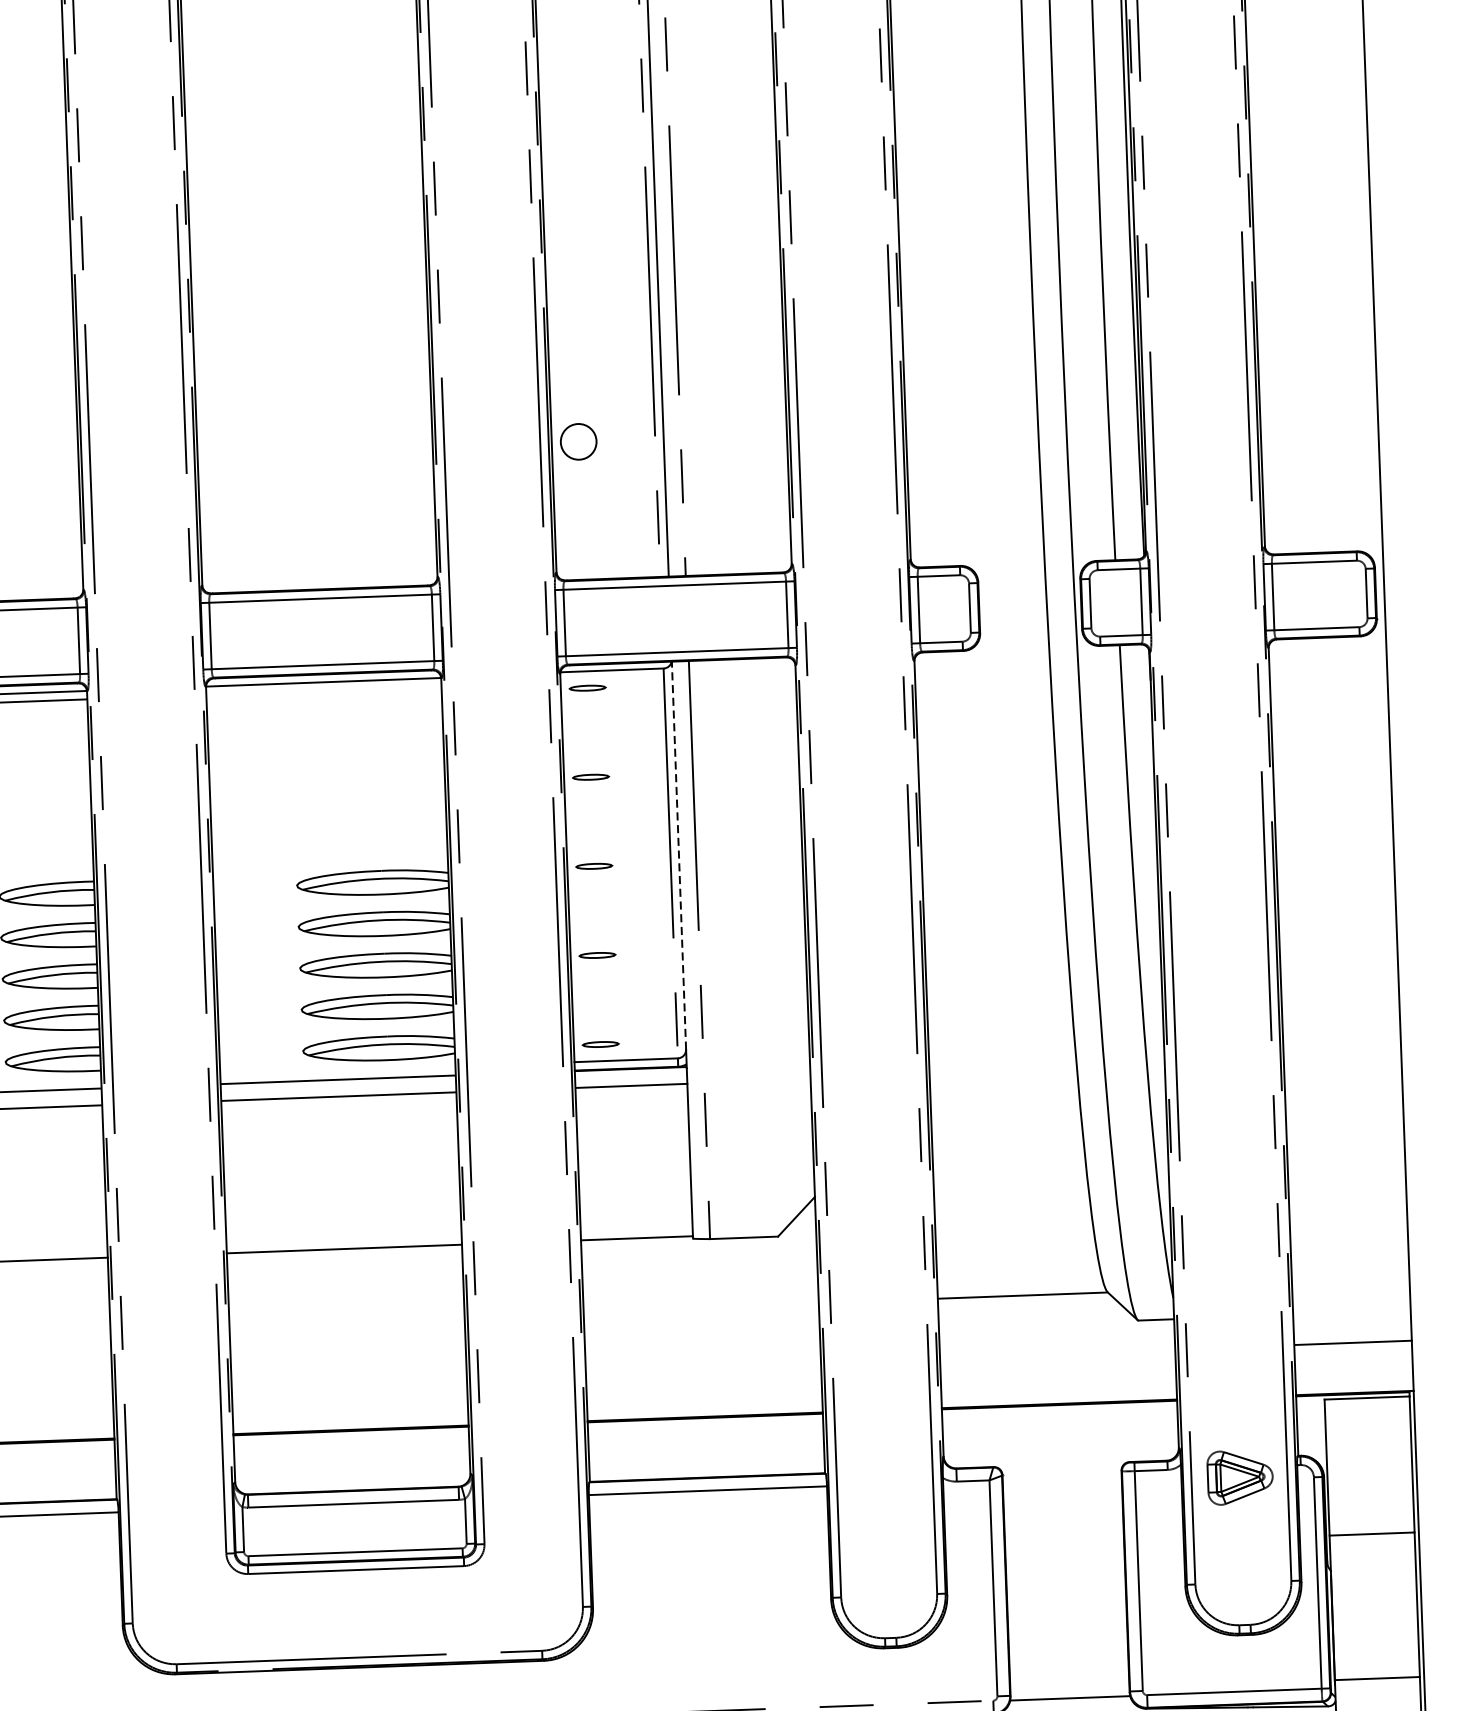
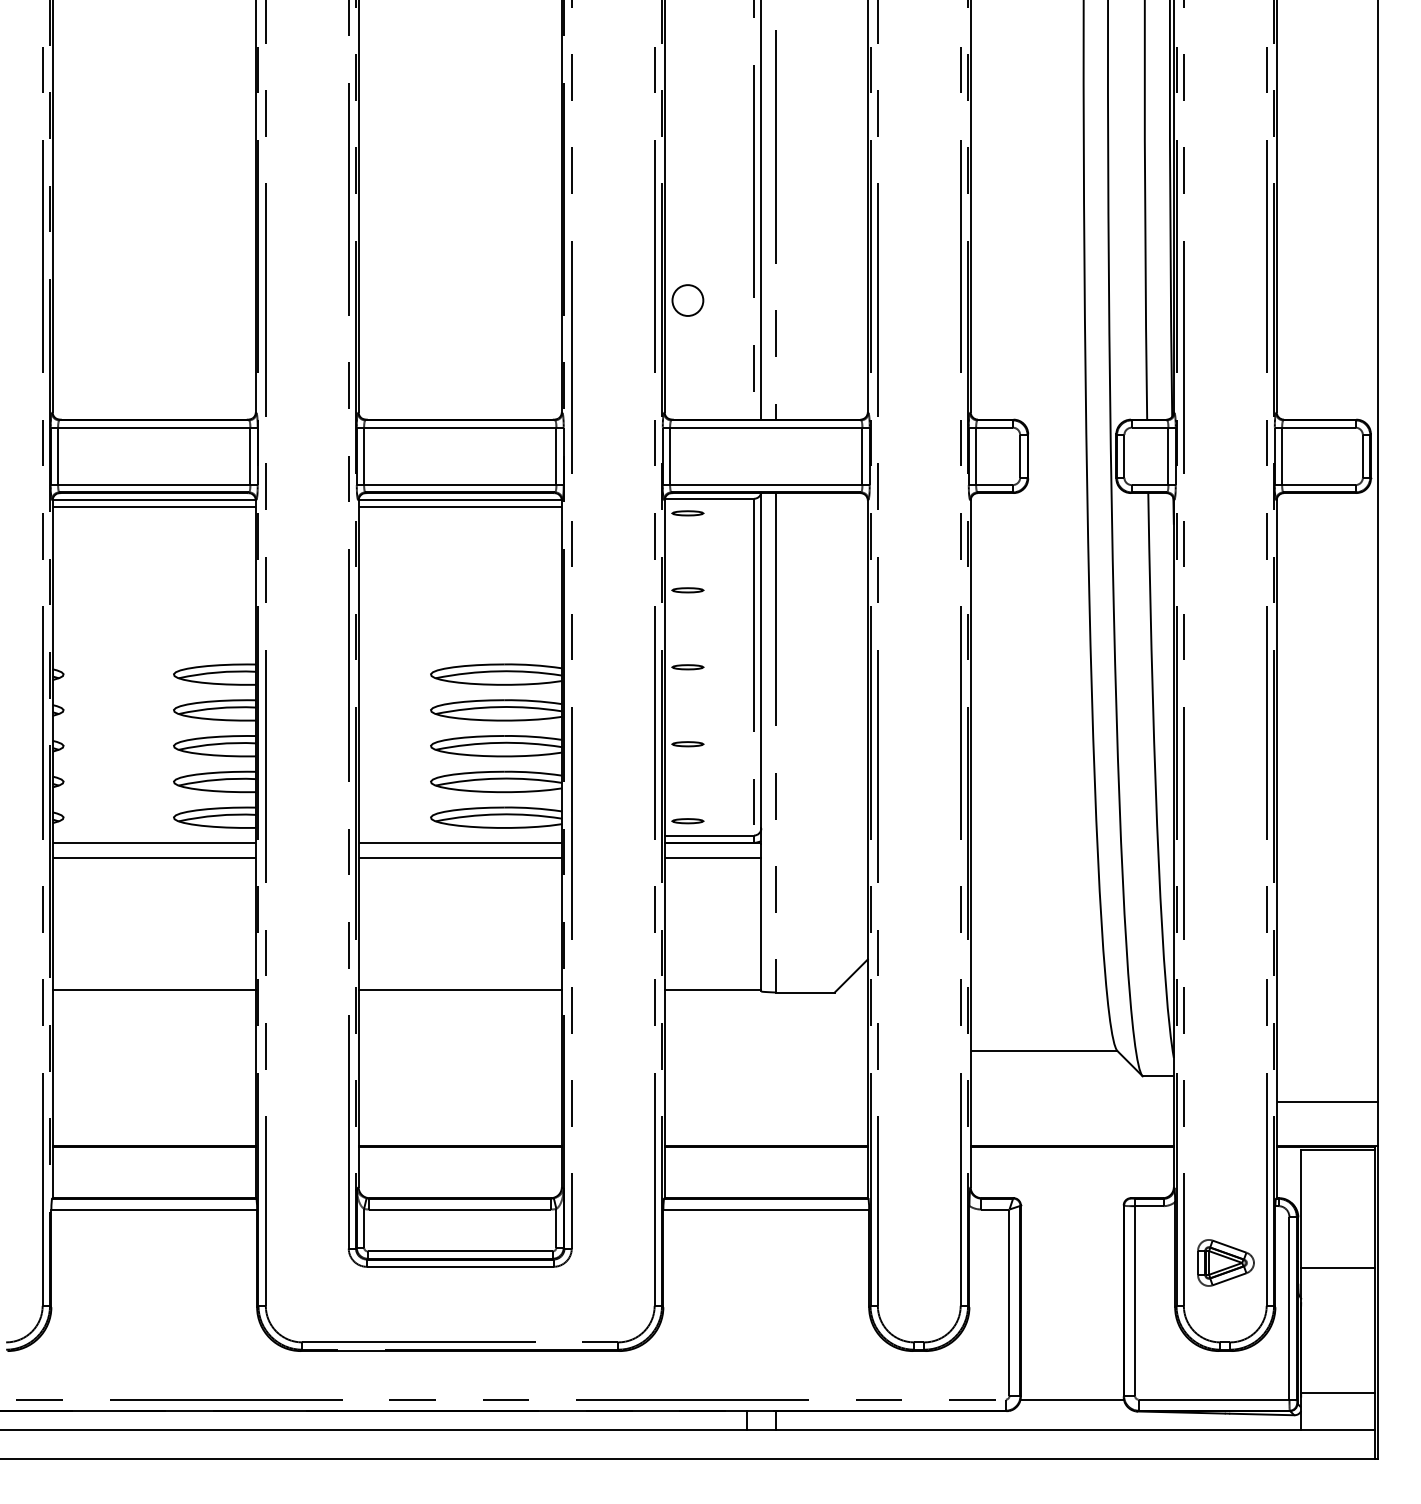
line: (323, 691) -> (459, 507), added
line: (679, 855) -> (761, 660), dashed -> solid
part: (1239, 1476) -> (1225, 1262), moved

